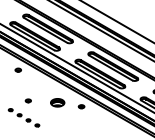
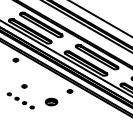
part: (57, 102) -> (51, 101), moved

